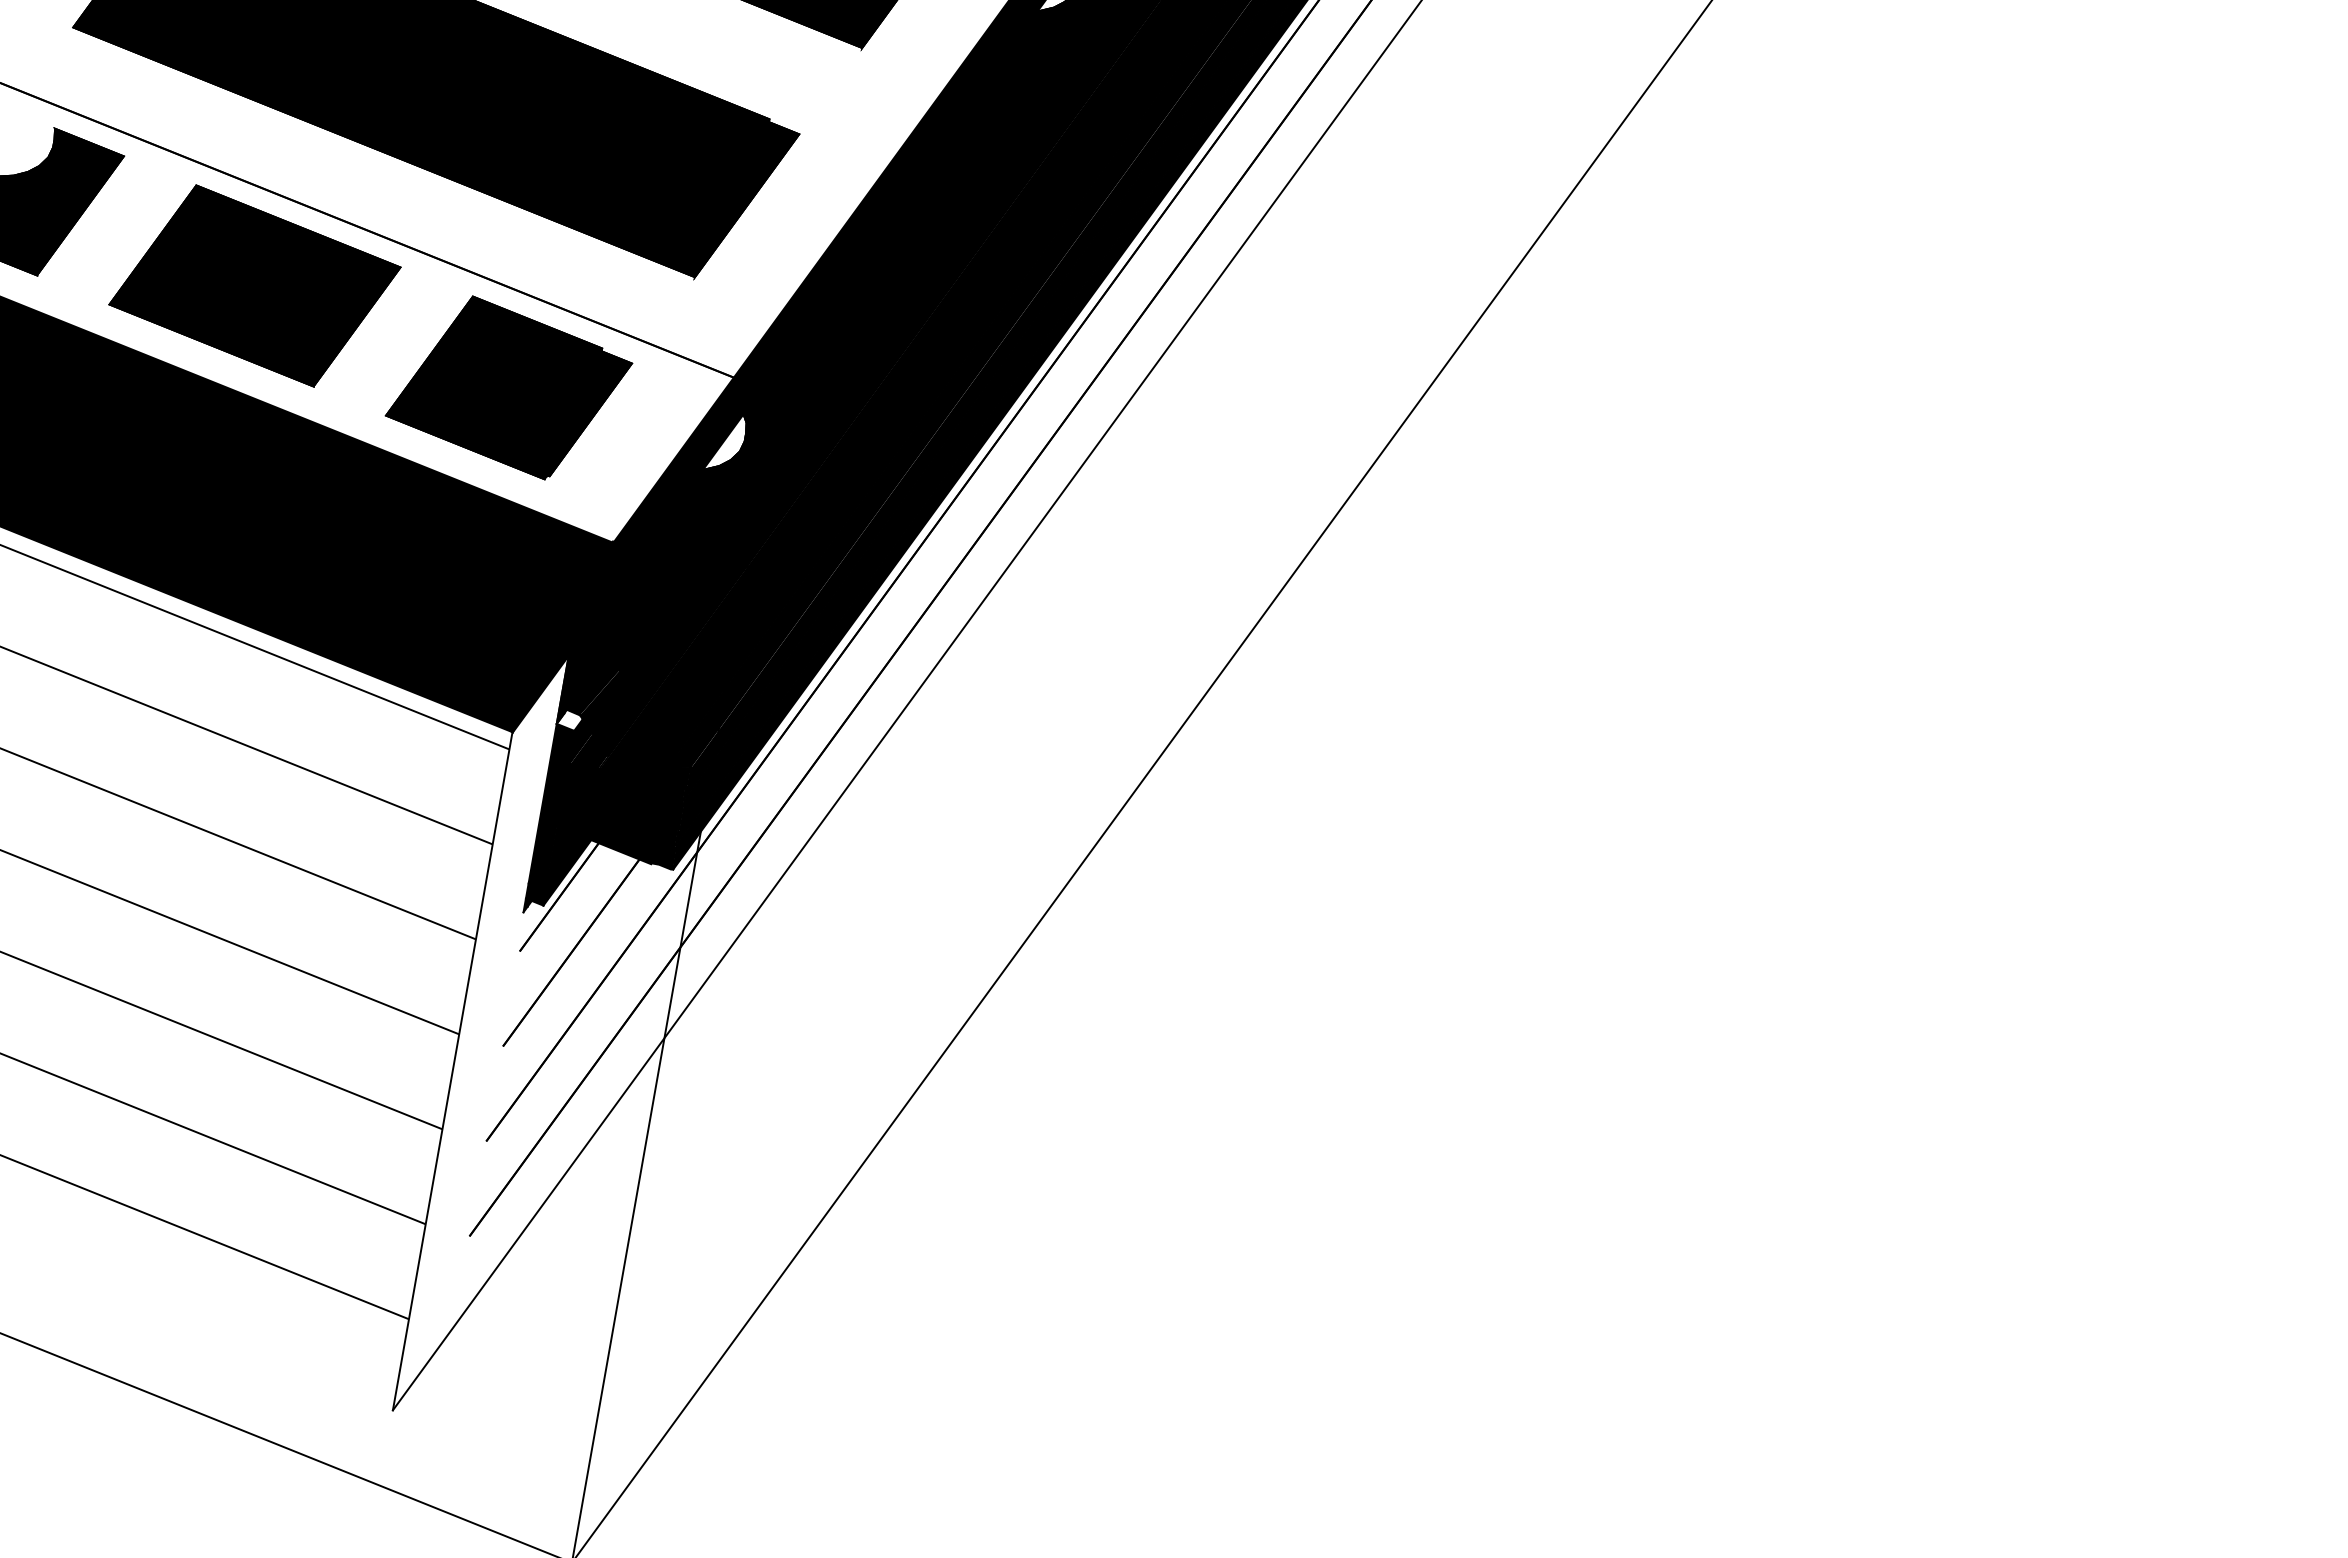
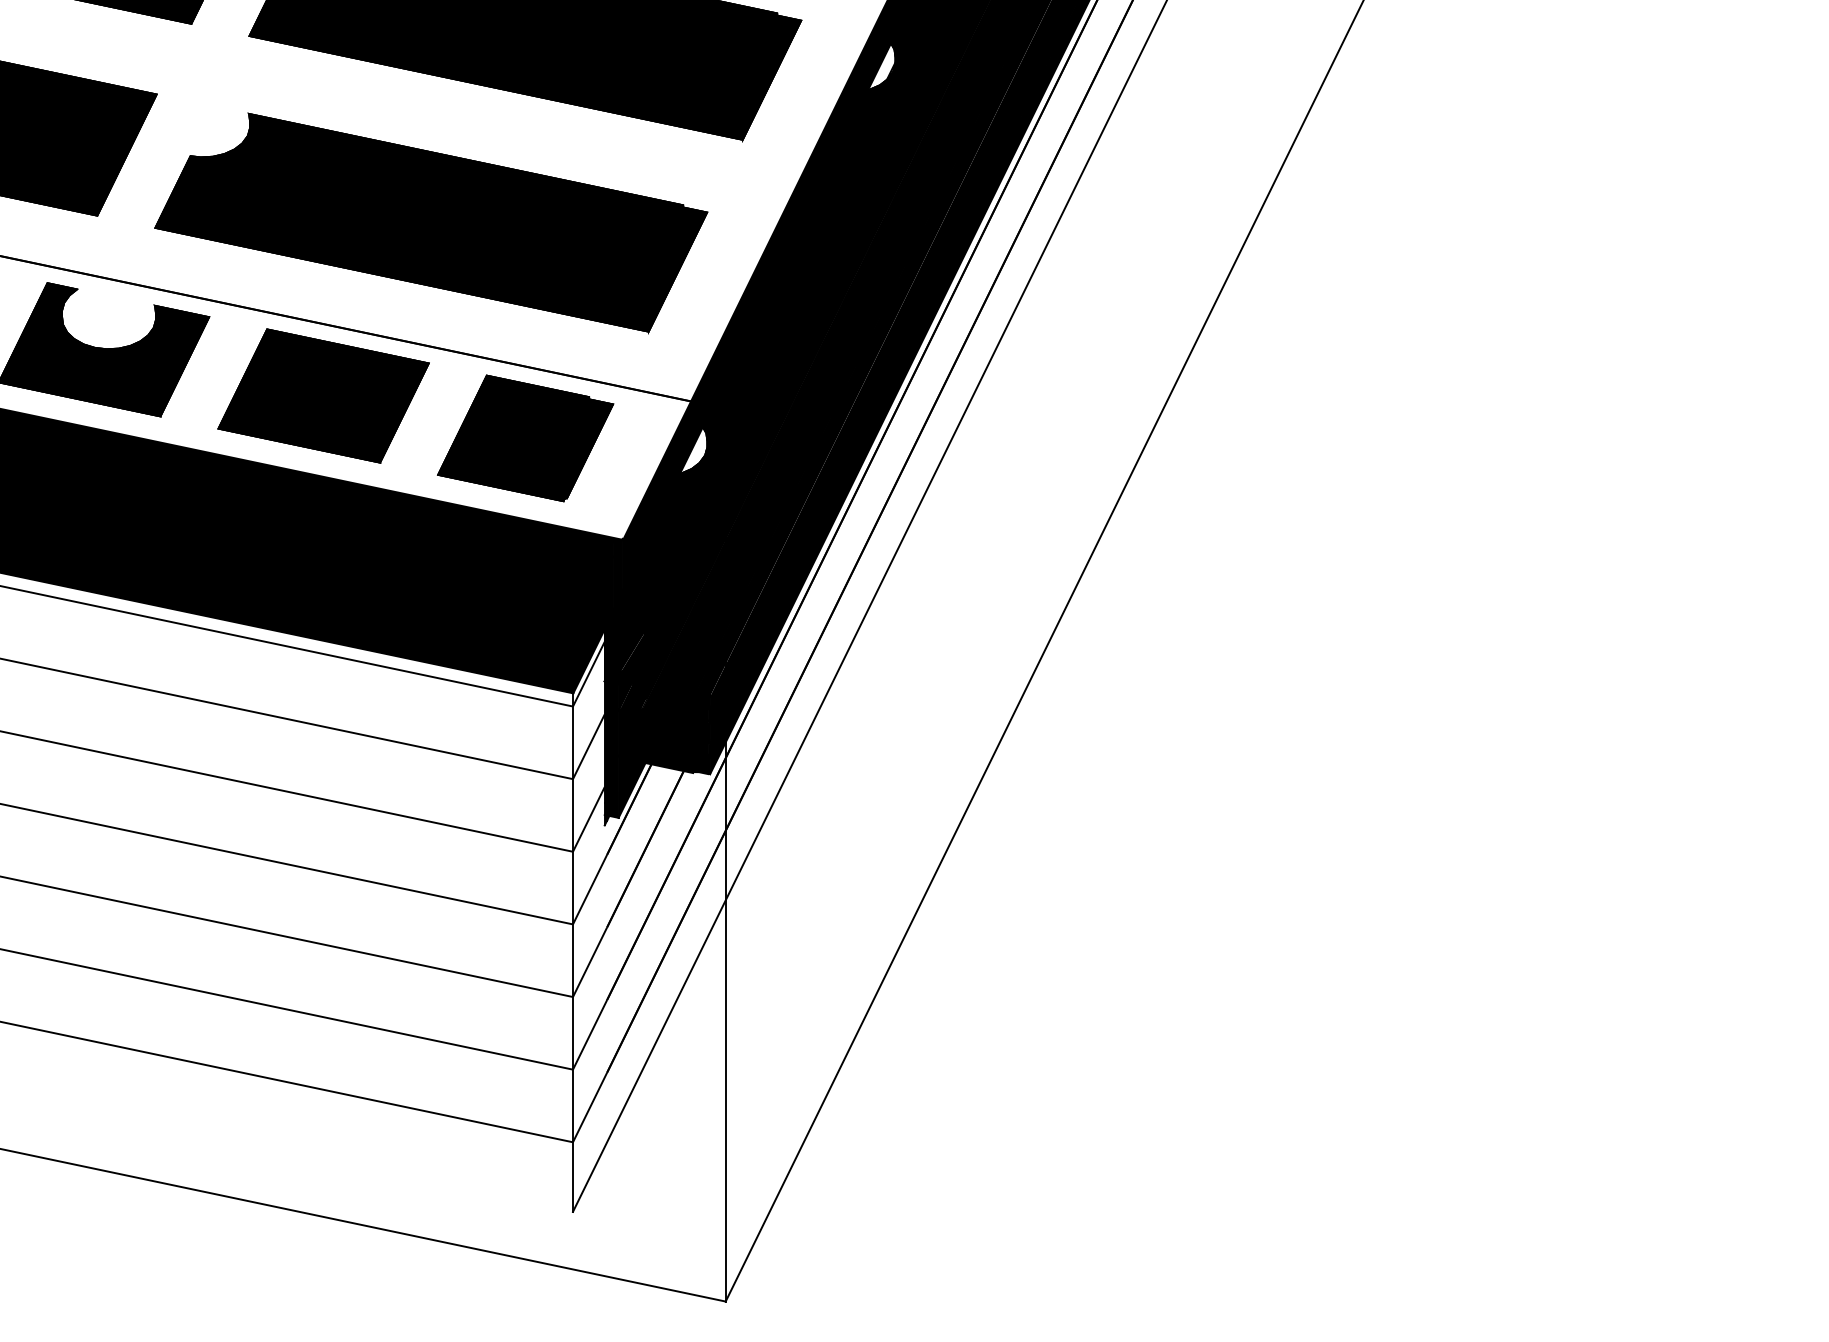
fill: (569, 719) -> (613, 676), added
hatch: (488, 995) -> (589, 891), added

